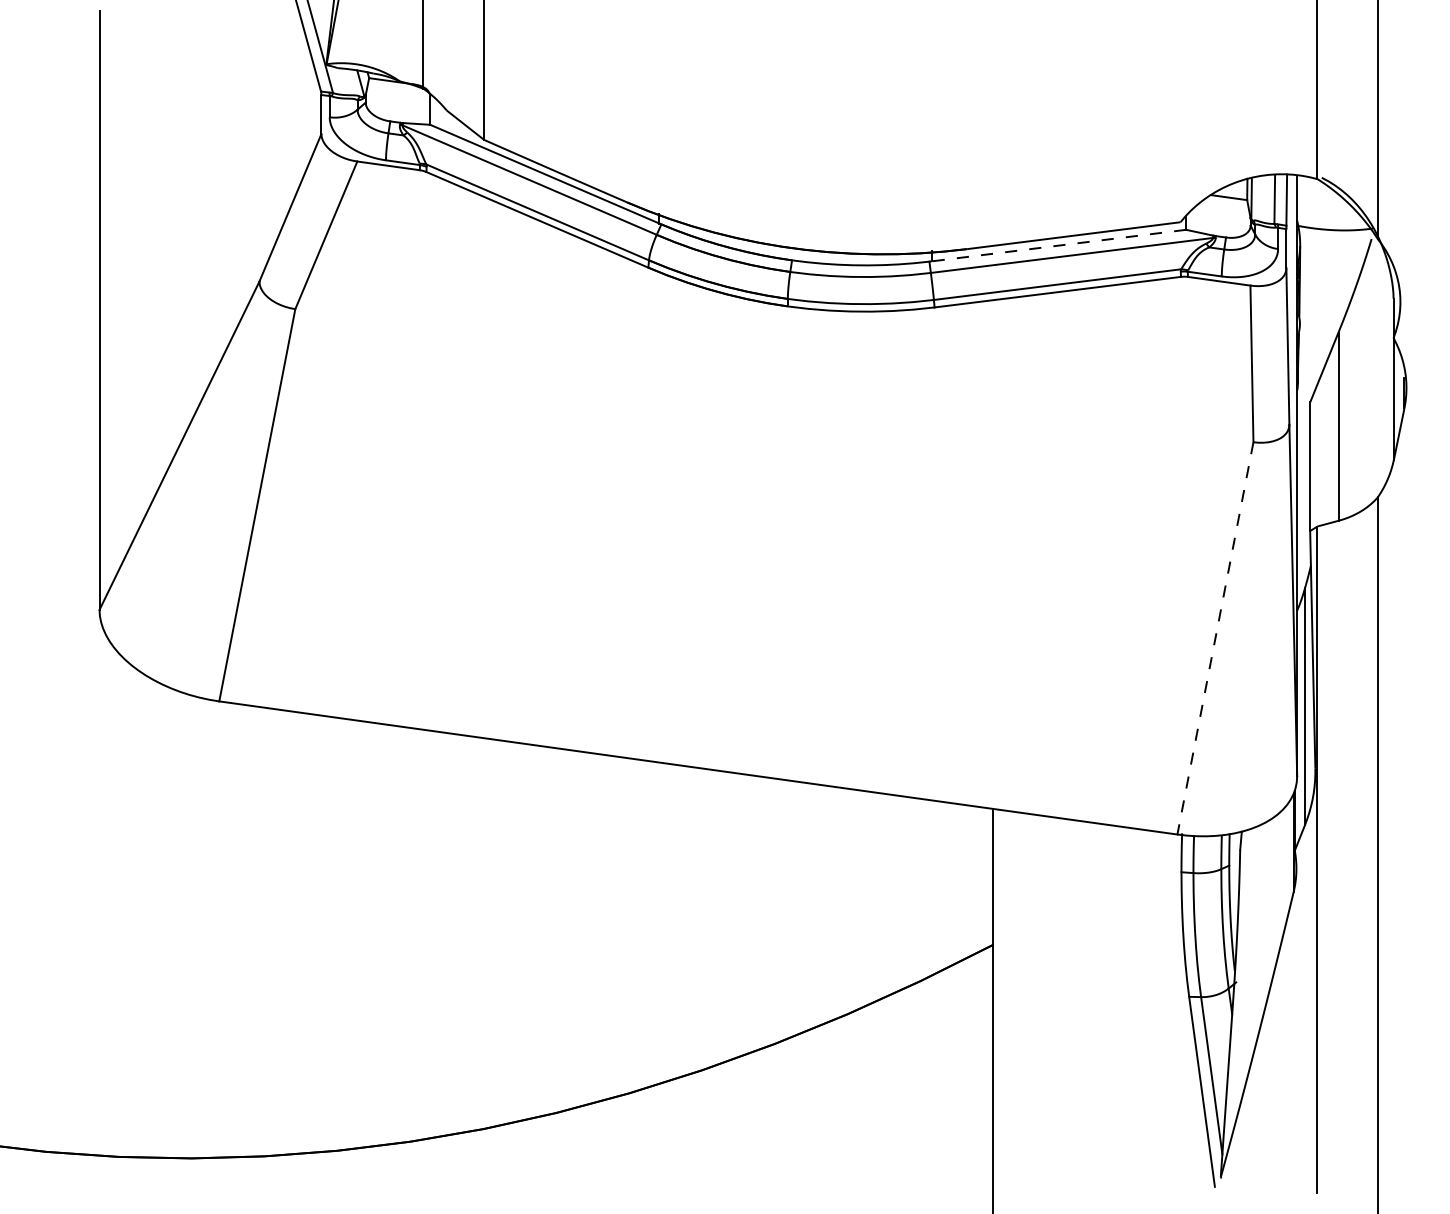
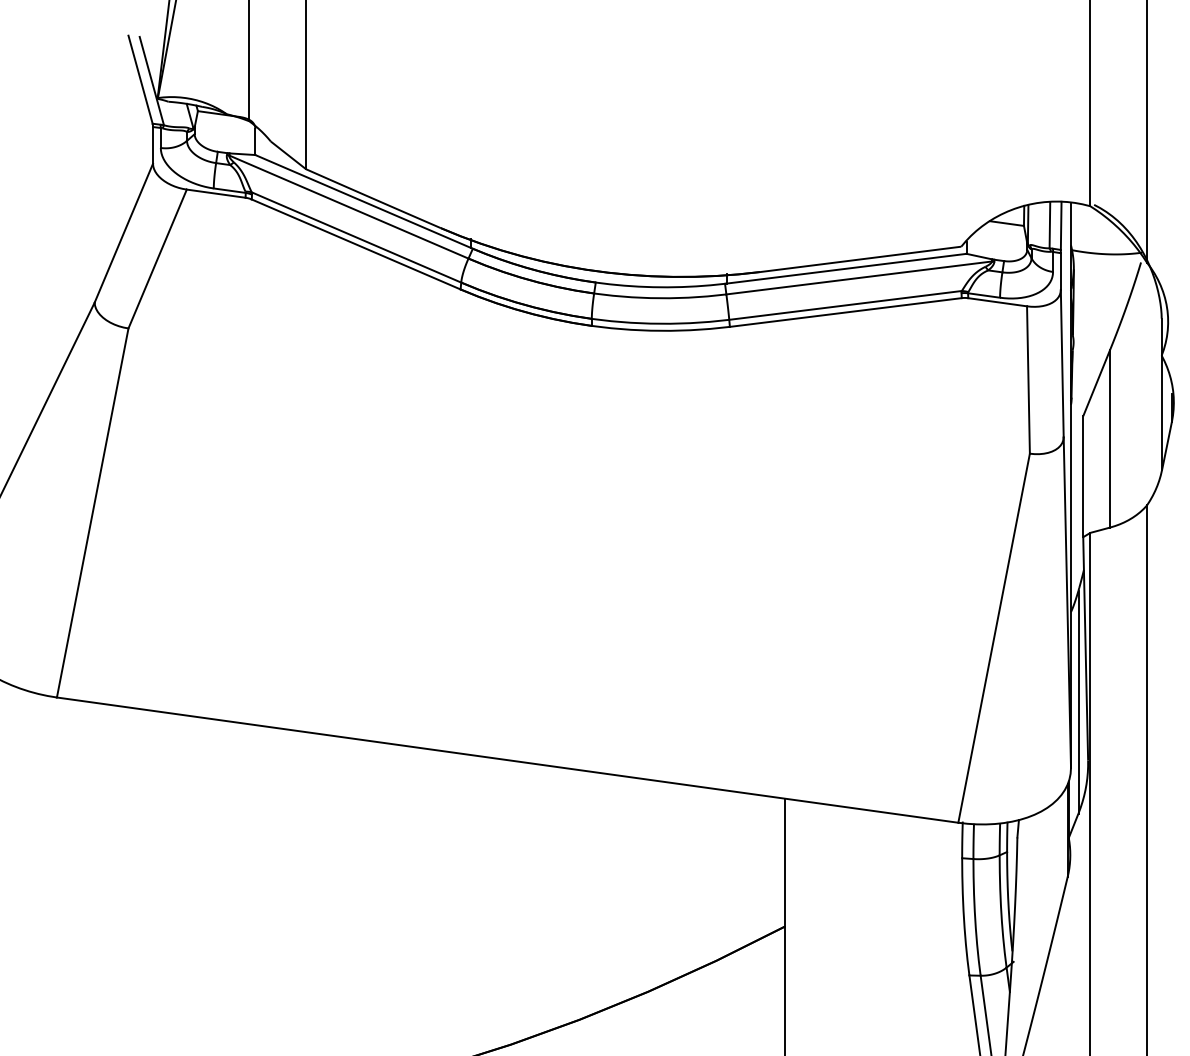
line: (1058, 245) -> (846, 268), dashed -> solid
line: (1215, 638) -> (994, 638), dashed -> solid

